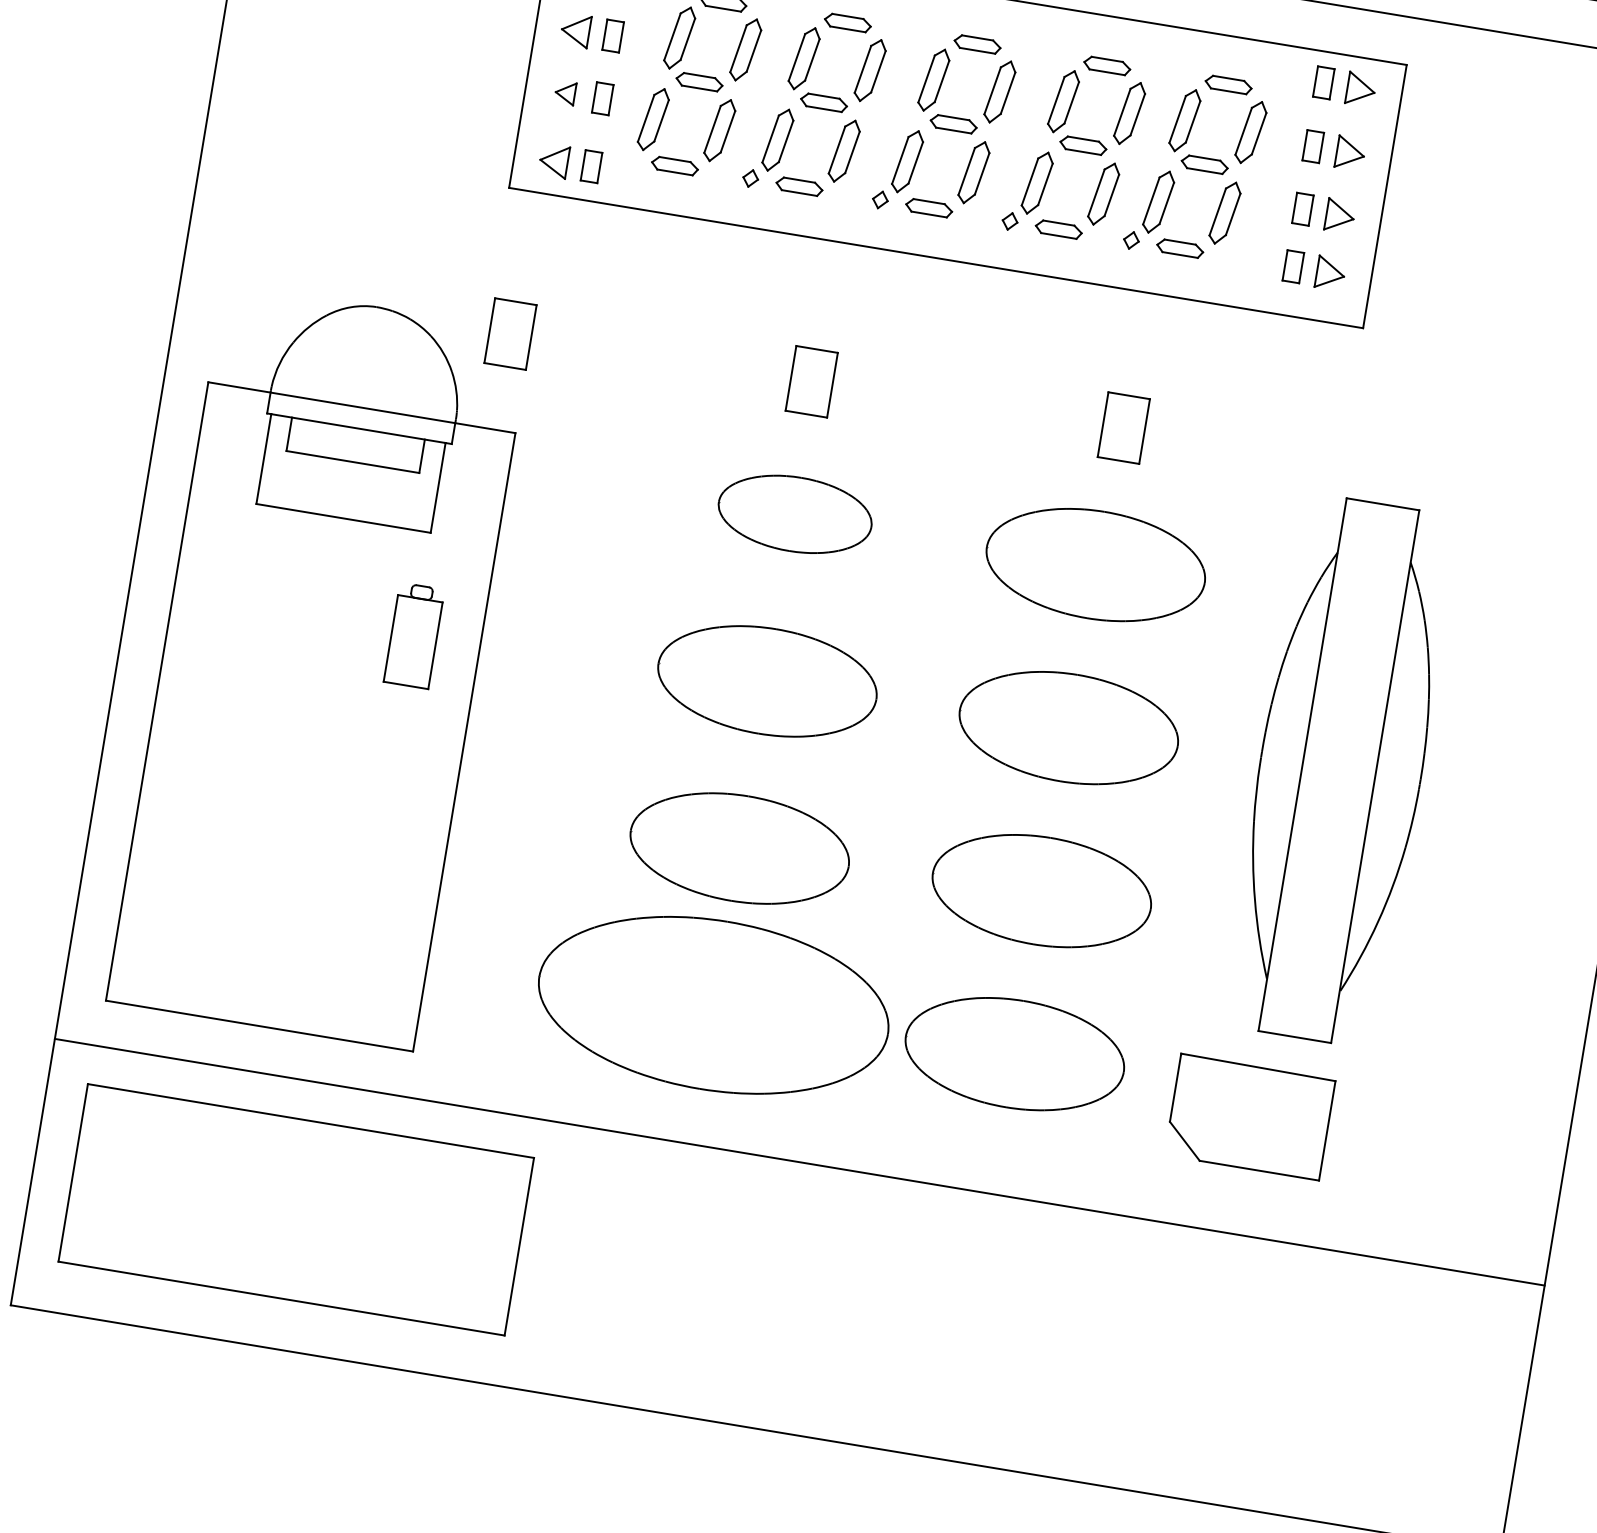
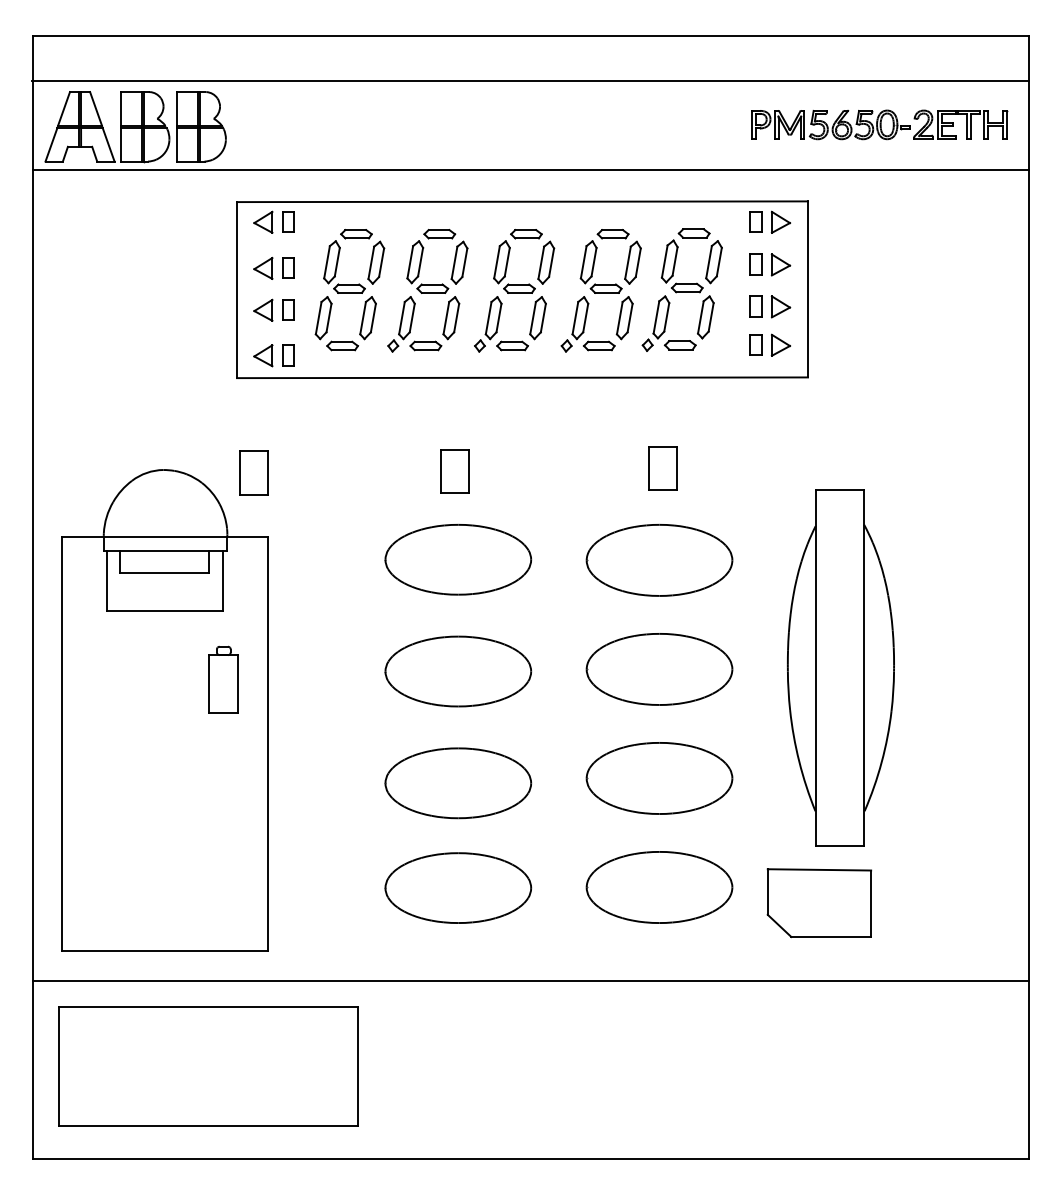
part: (565, 91) -> (263, 309), size x1.43
part: (795, 513) -> (458, 559), size x1.43
part: (714, 1004) -> (458, 887), size x0.62

